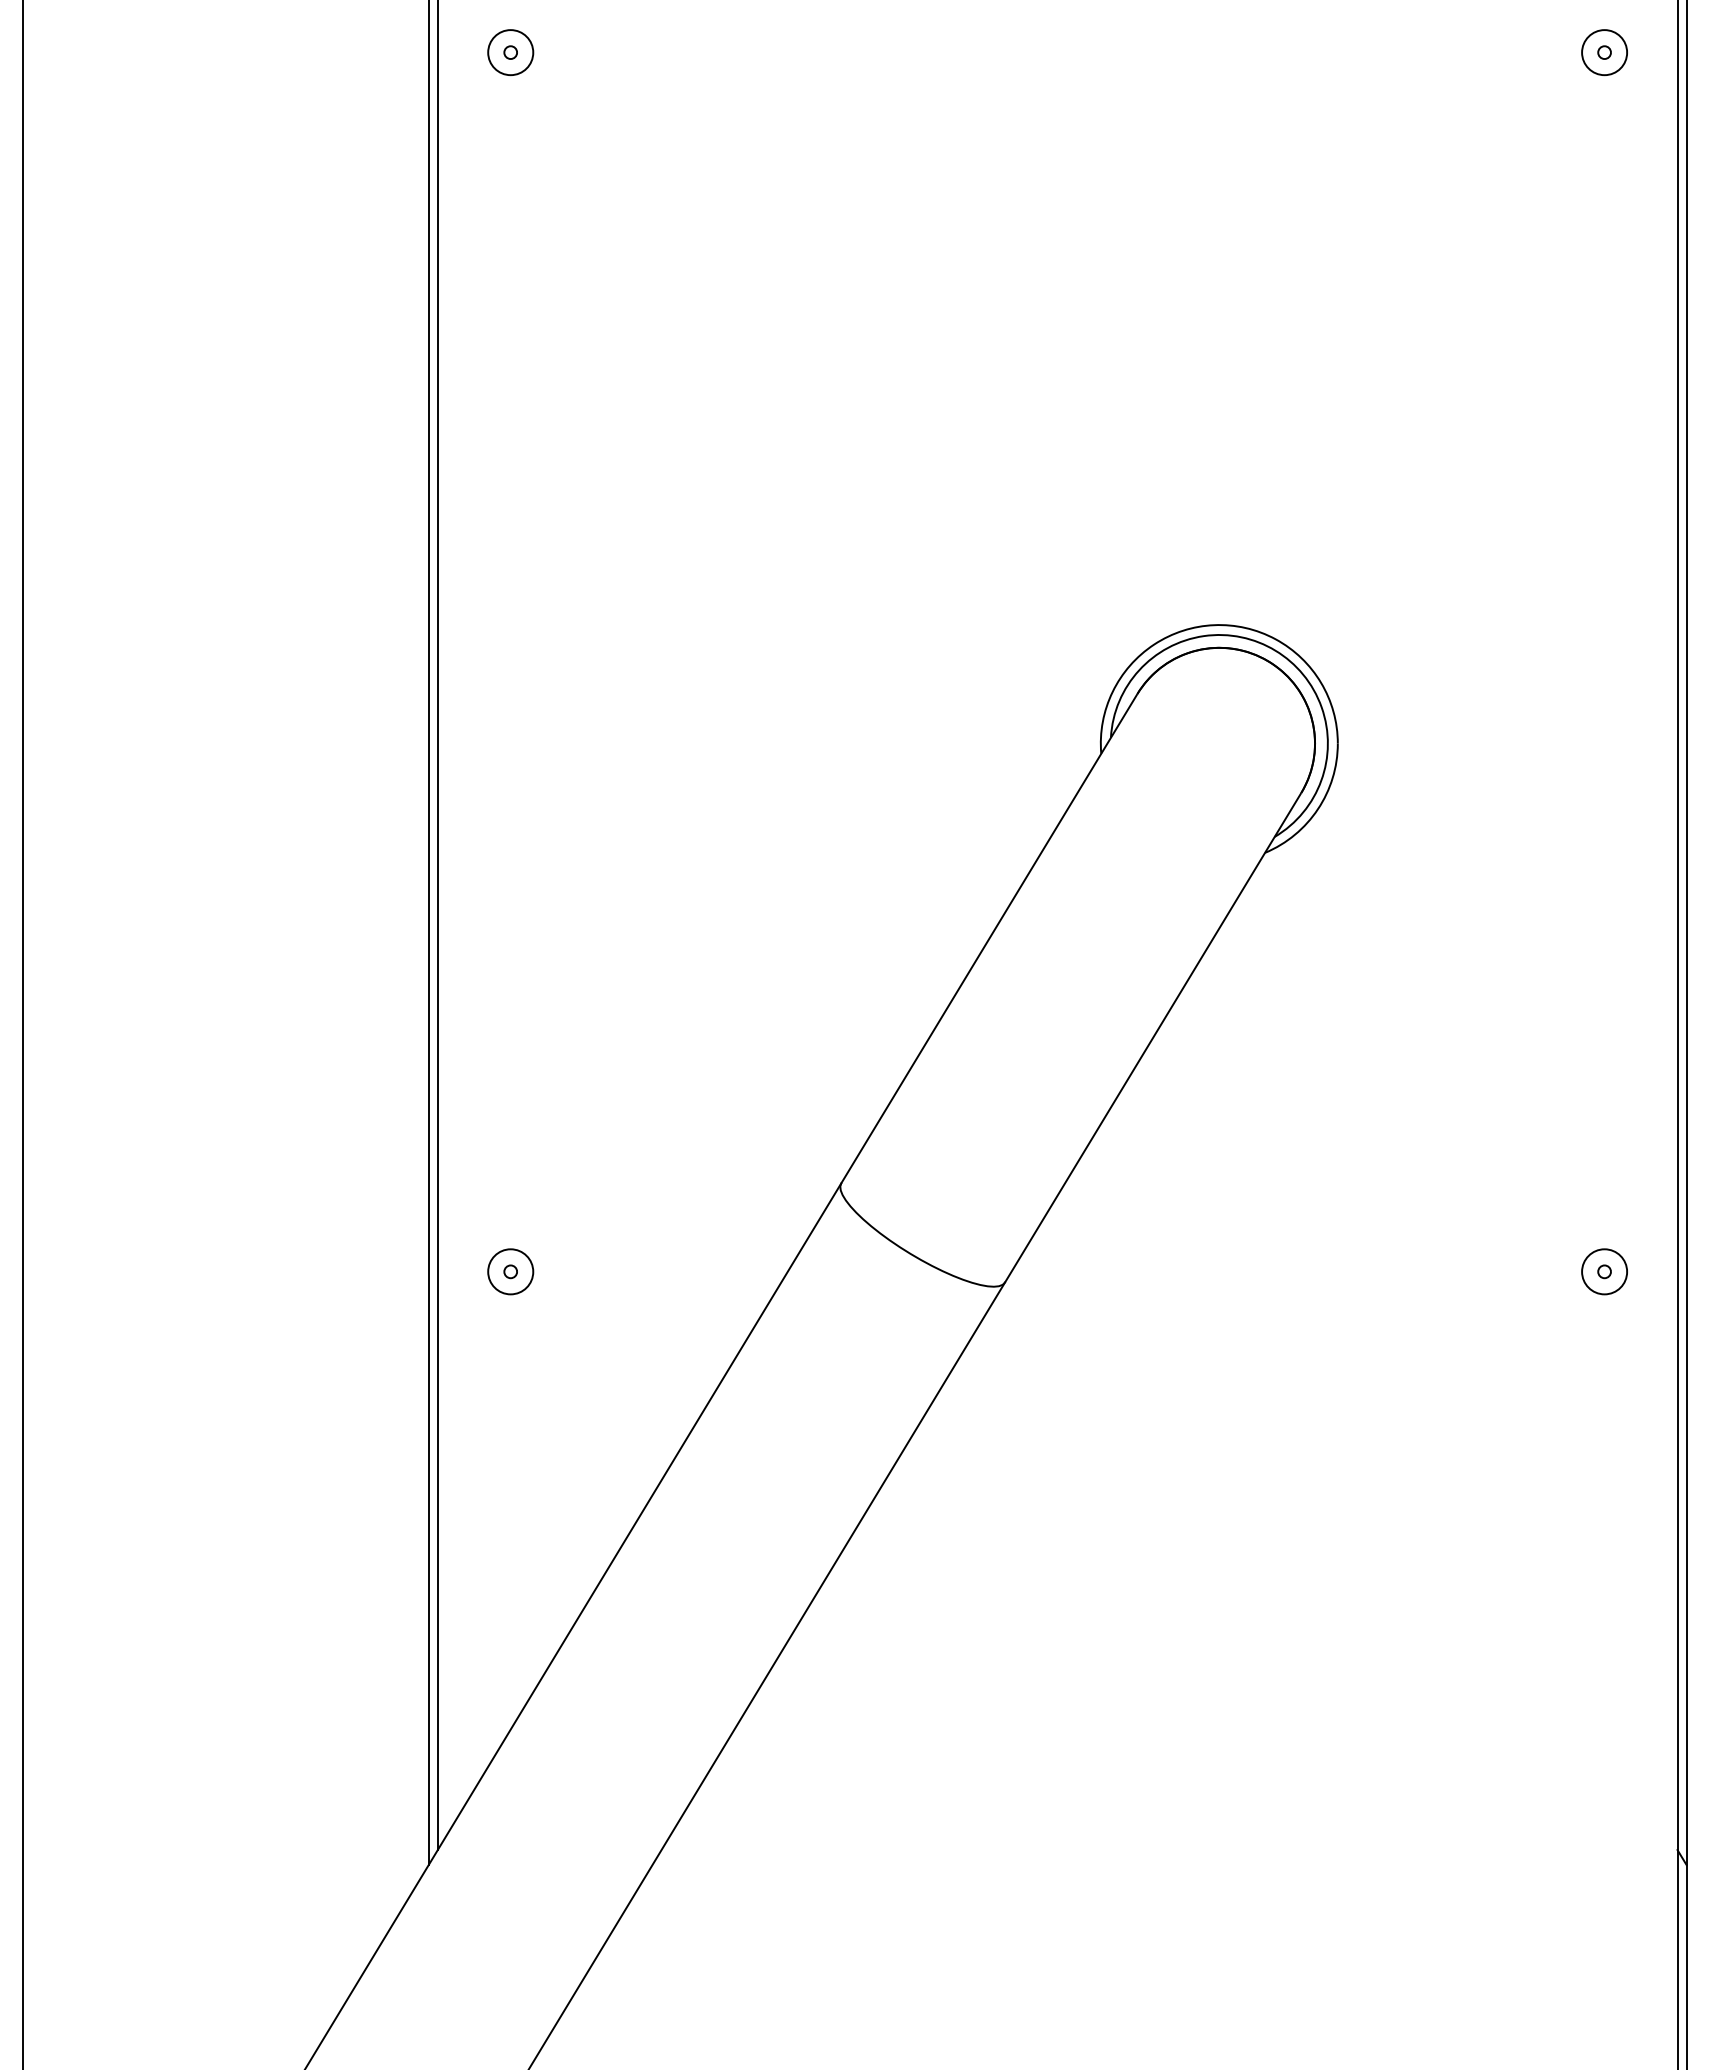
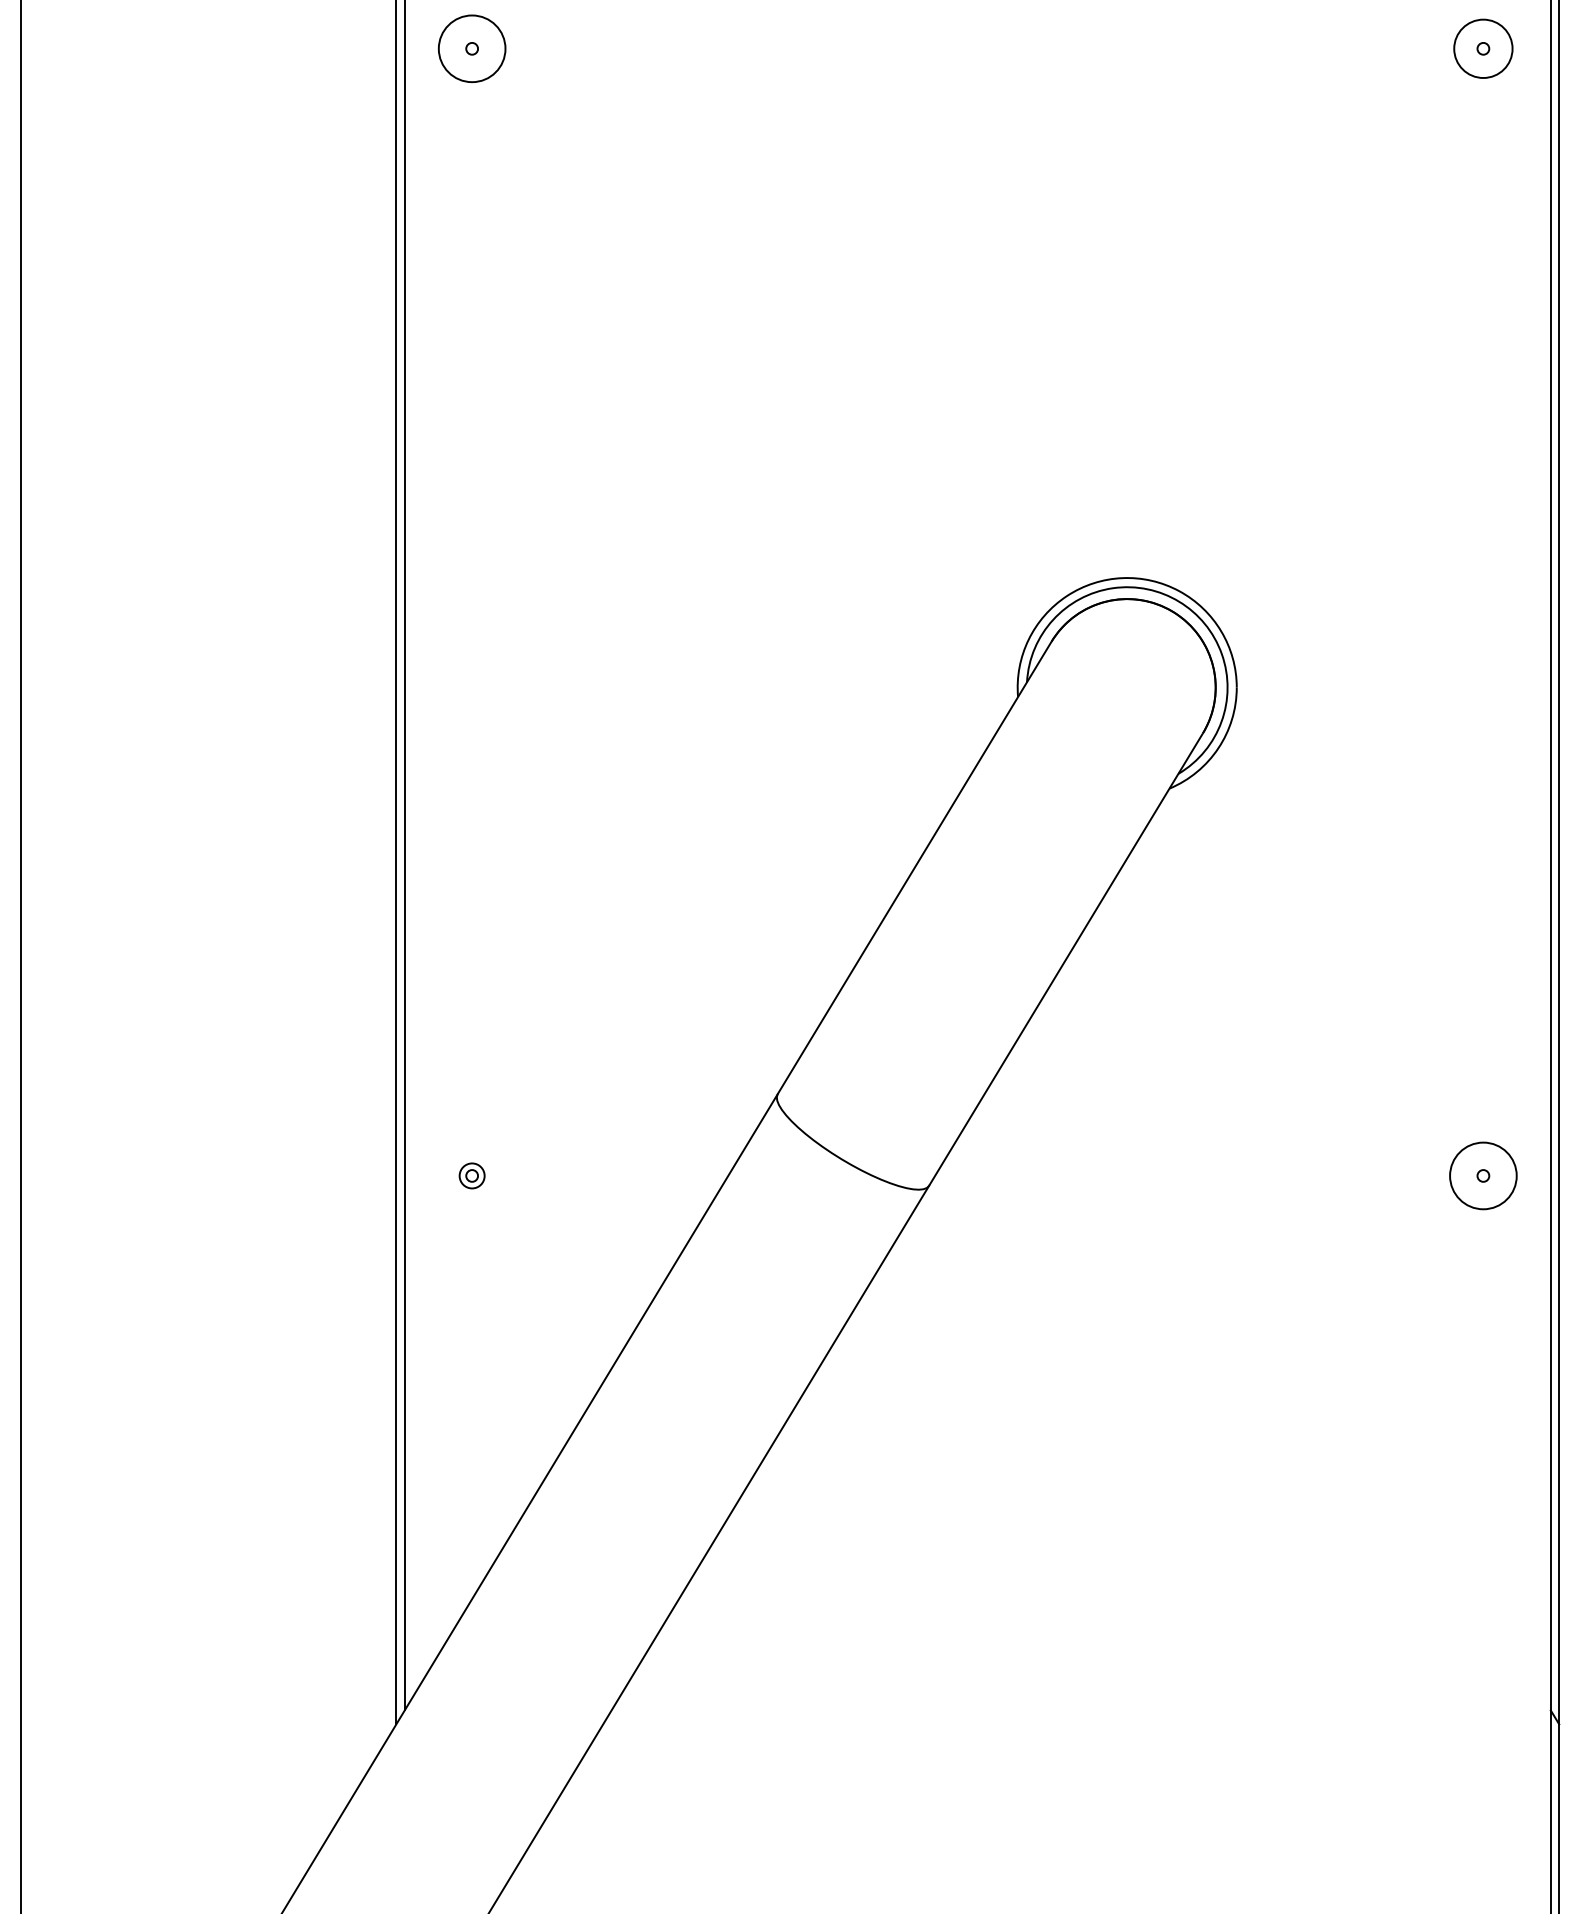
circle: (510, 52) -> (471, 48), size x1.6
circle: (1604, 52) -> (1483, 48), size x1.4
circle: (510, 1271) -> (471, 1175), size x0.6
circle: (1604, 1271) -> (1483, 1175), size x1.6

